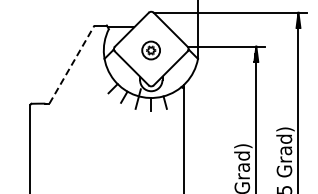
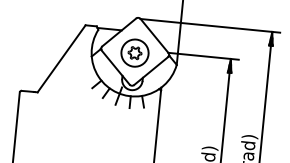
part: (150, 50) -> (134, 53), size x1.67
line: (72, 64) -> (62, 58), dashed -> solid

